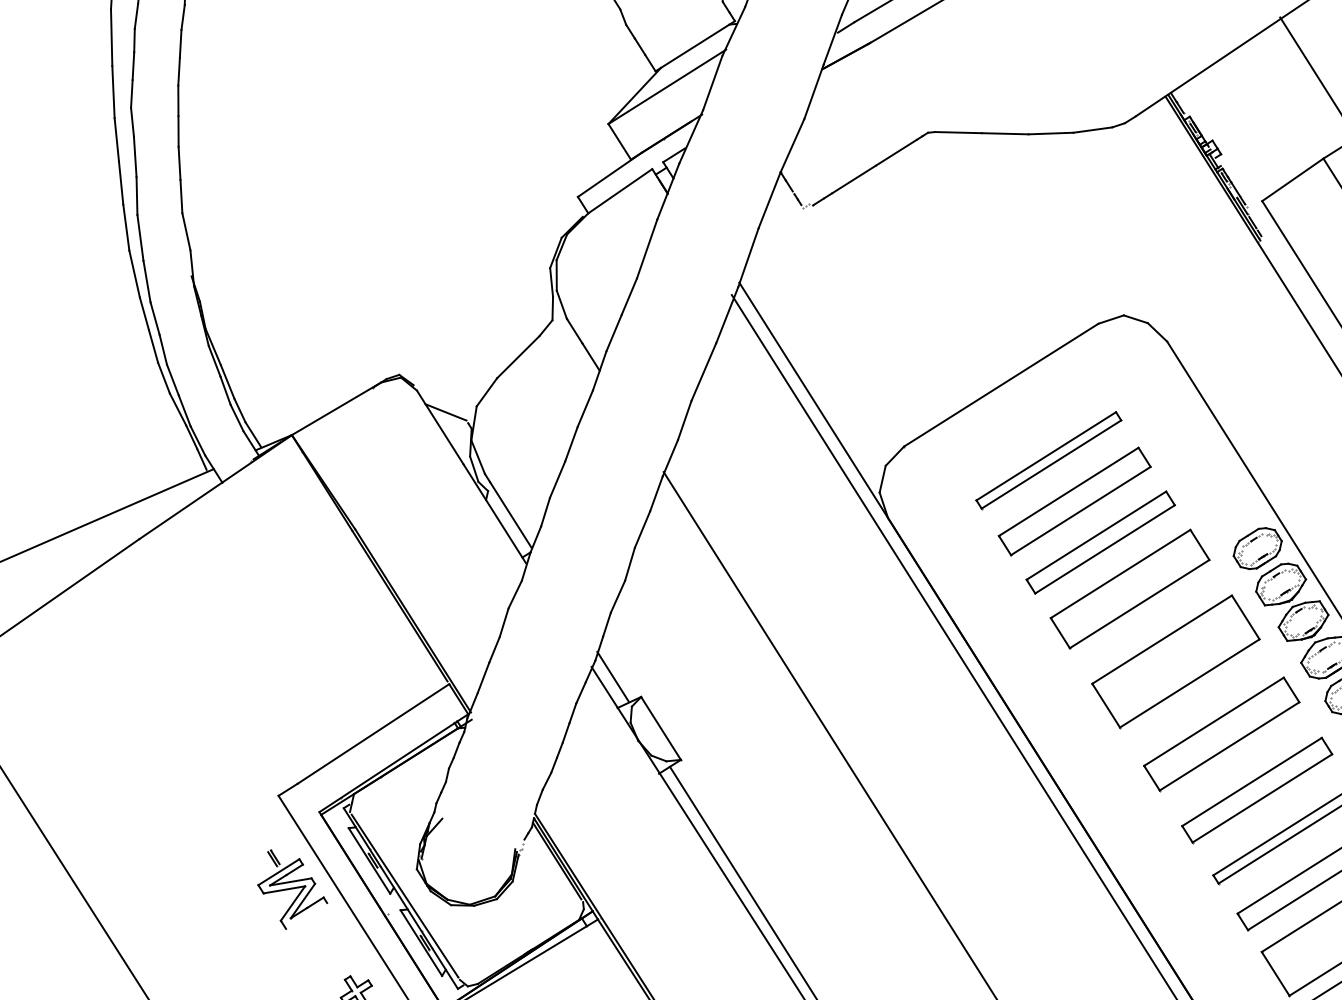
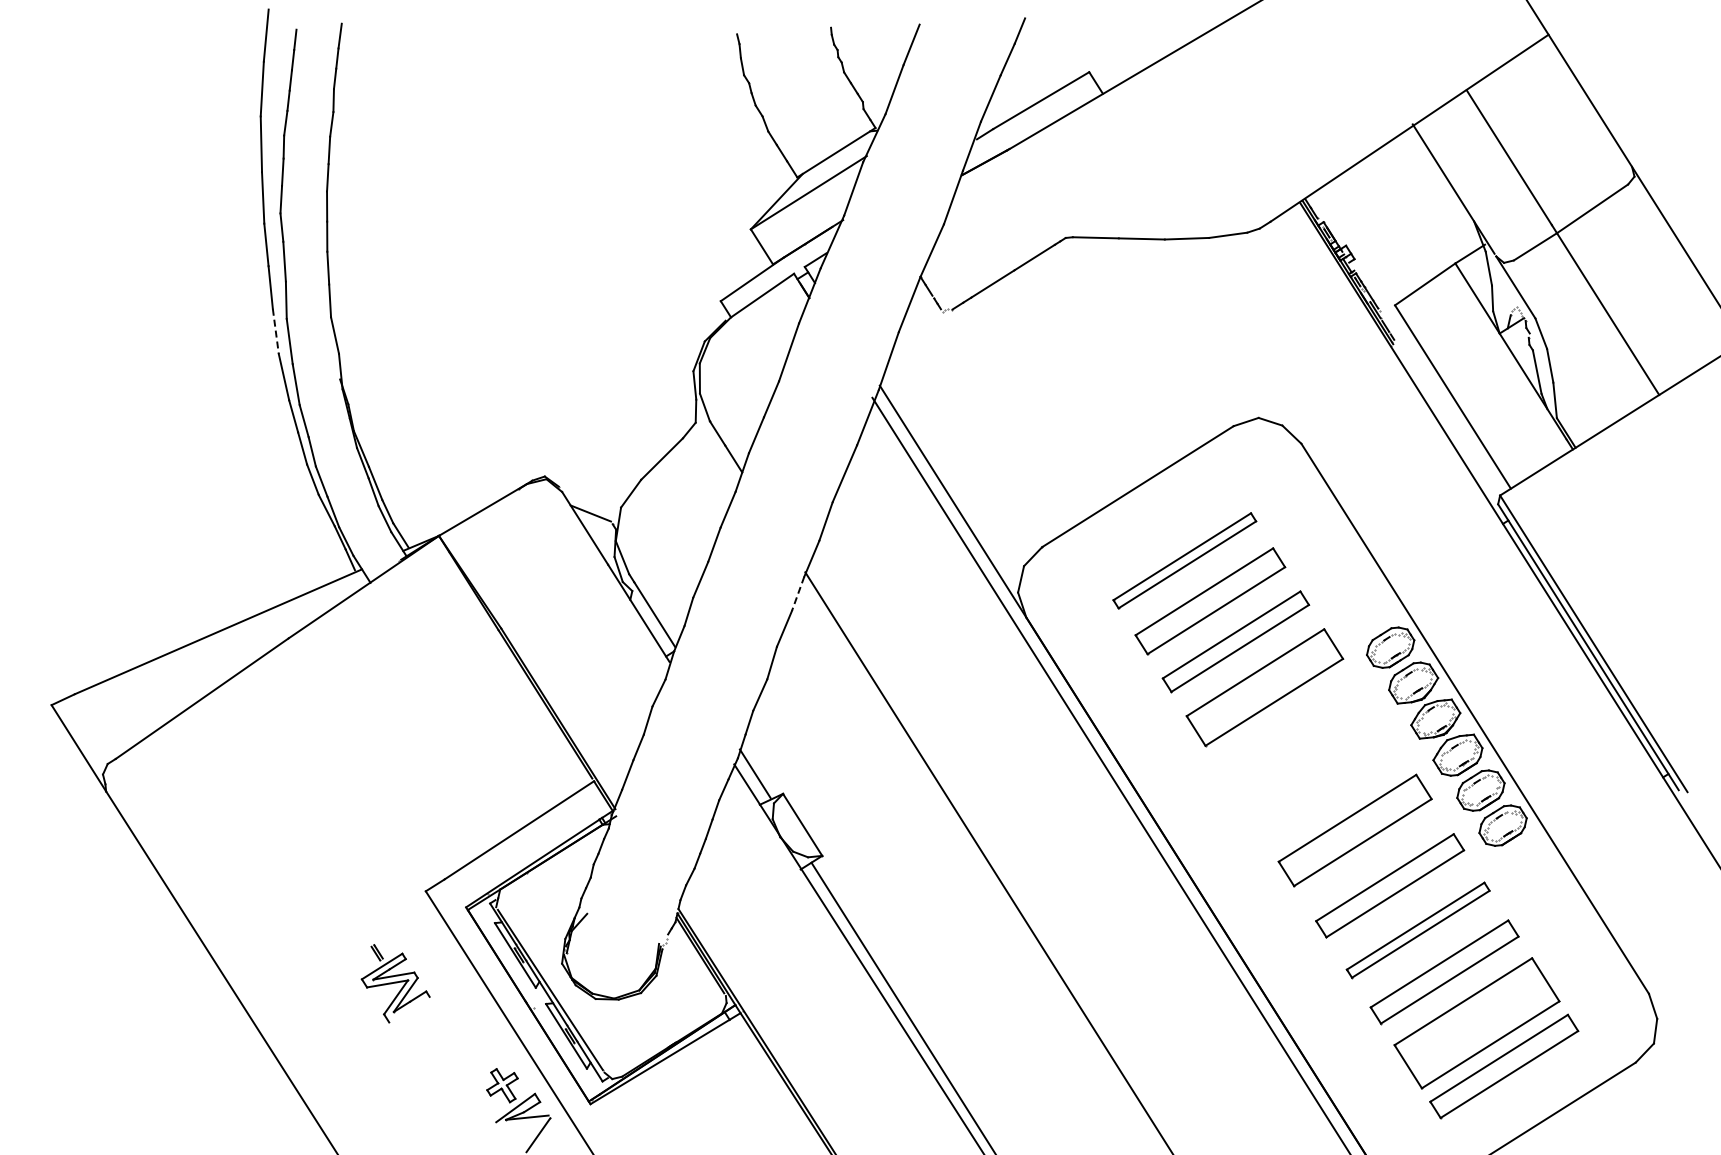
line: (125, 227) -> (275, 331), solid -> dashed
line: (655, 494) -> (797, 594), solid -> dashed
part: (1175, 661) -> (1309, 758), removed
part: (292, 889) -> (395, 983), moved

